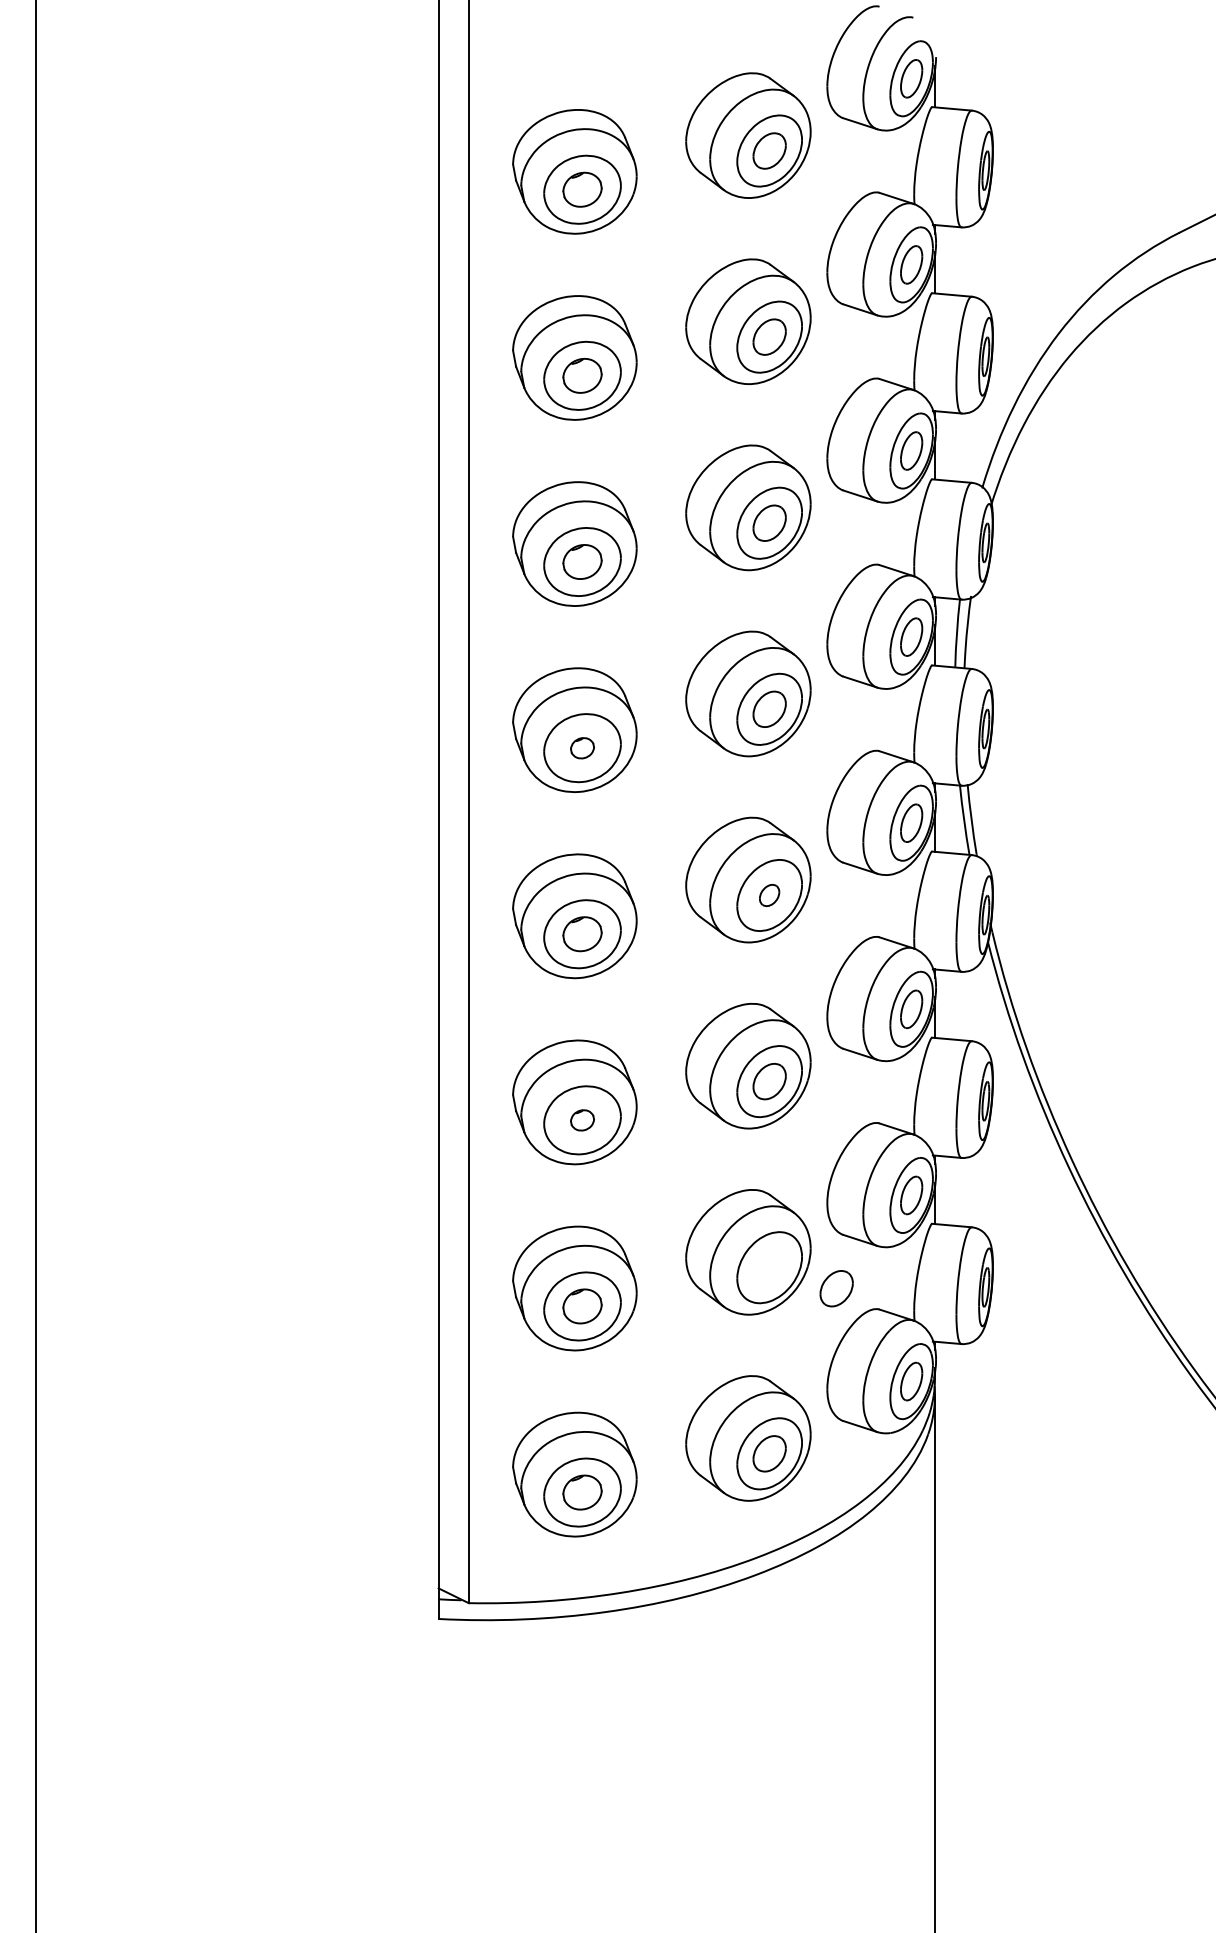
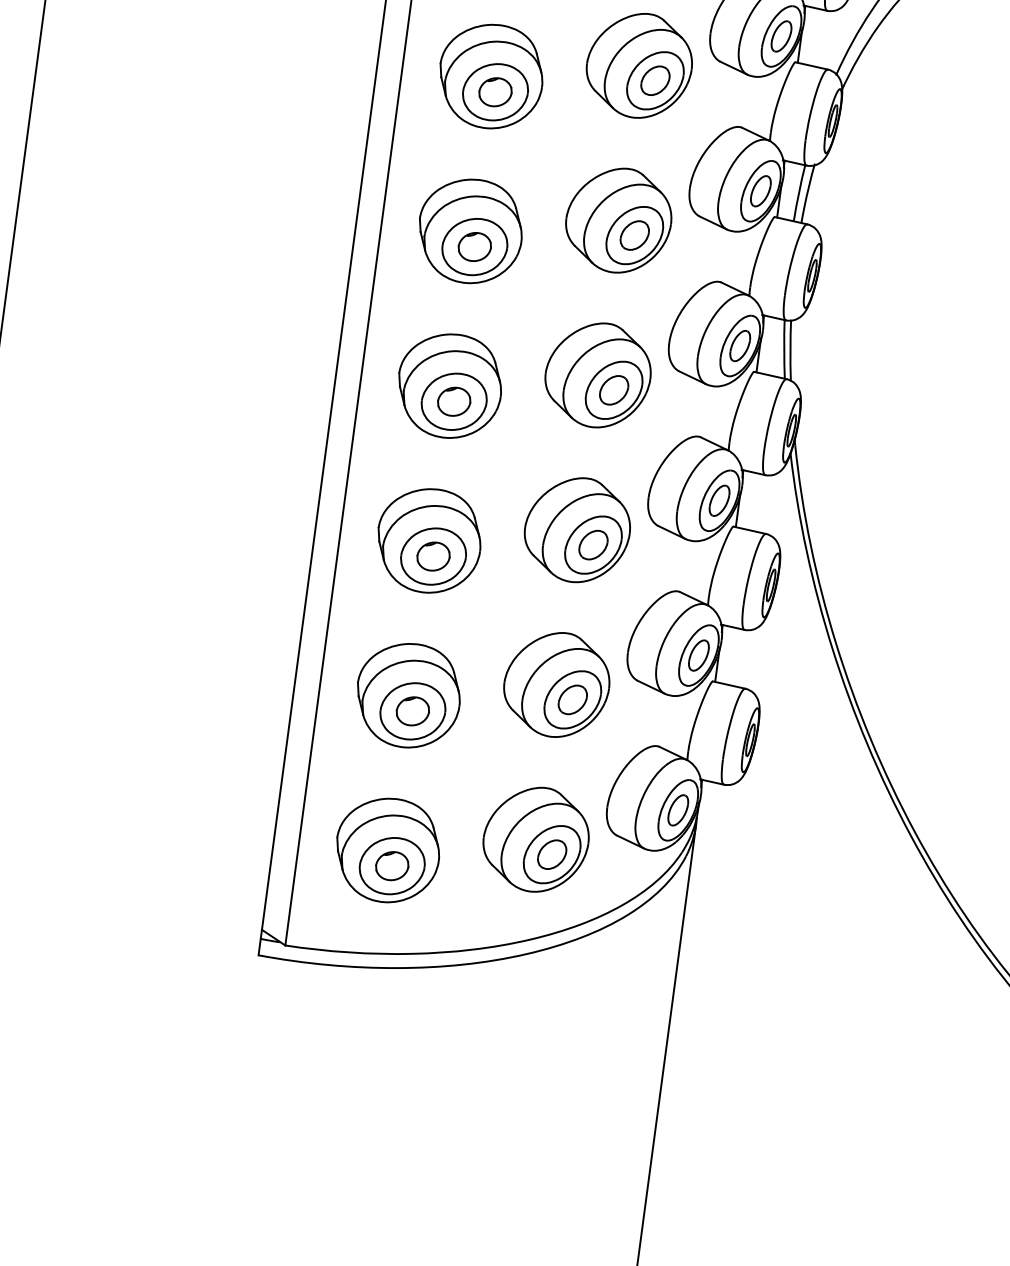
part: (582, 748) -> (474, 247), size x1.67
part: (769, 895) -> (614, 390), size x1.67
part: (582, 1120) -> (433, 556), size x1.67
part: (836, 1288) -> (572, 699), moved

